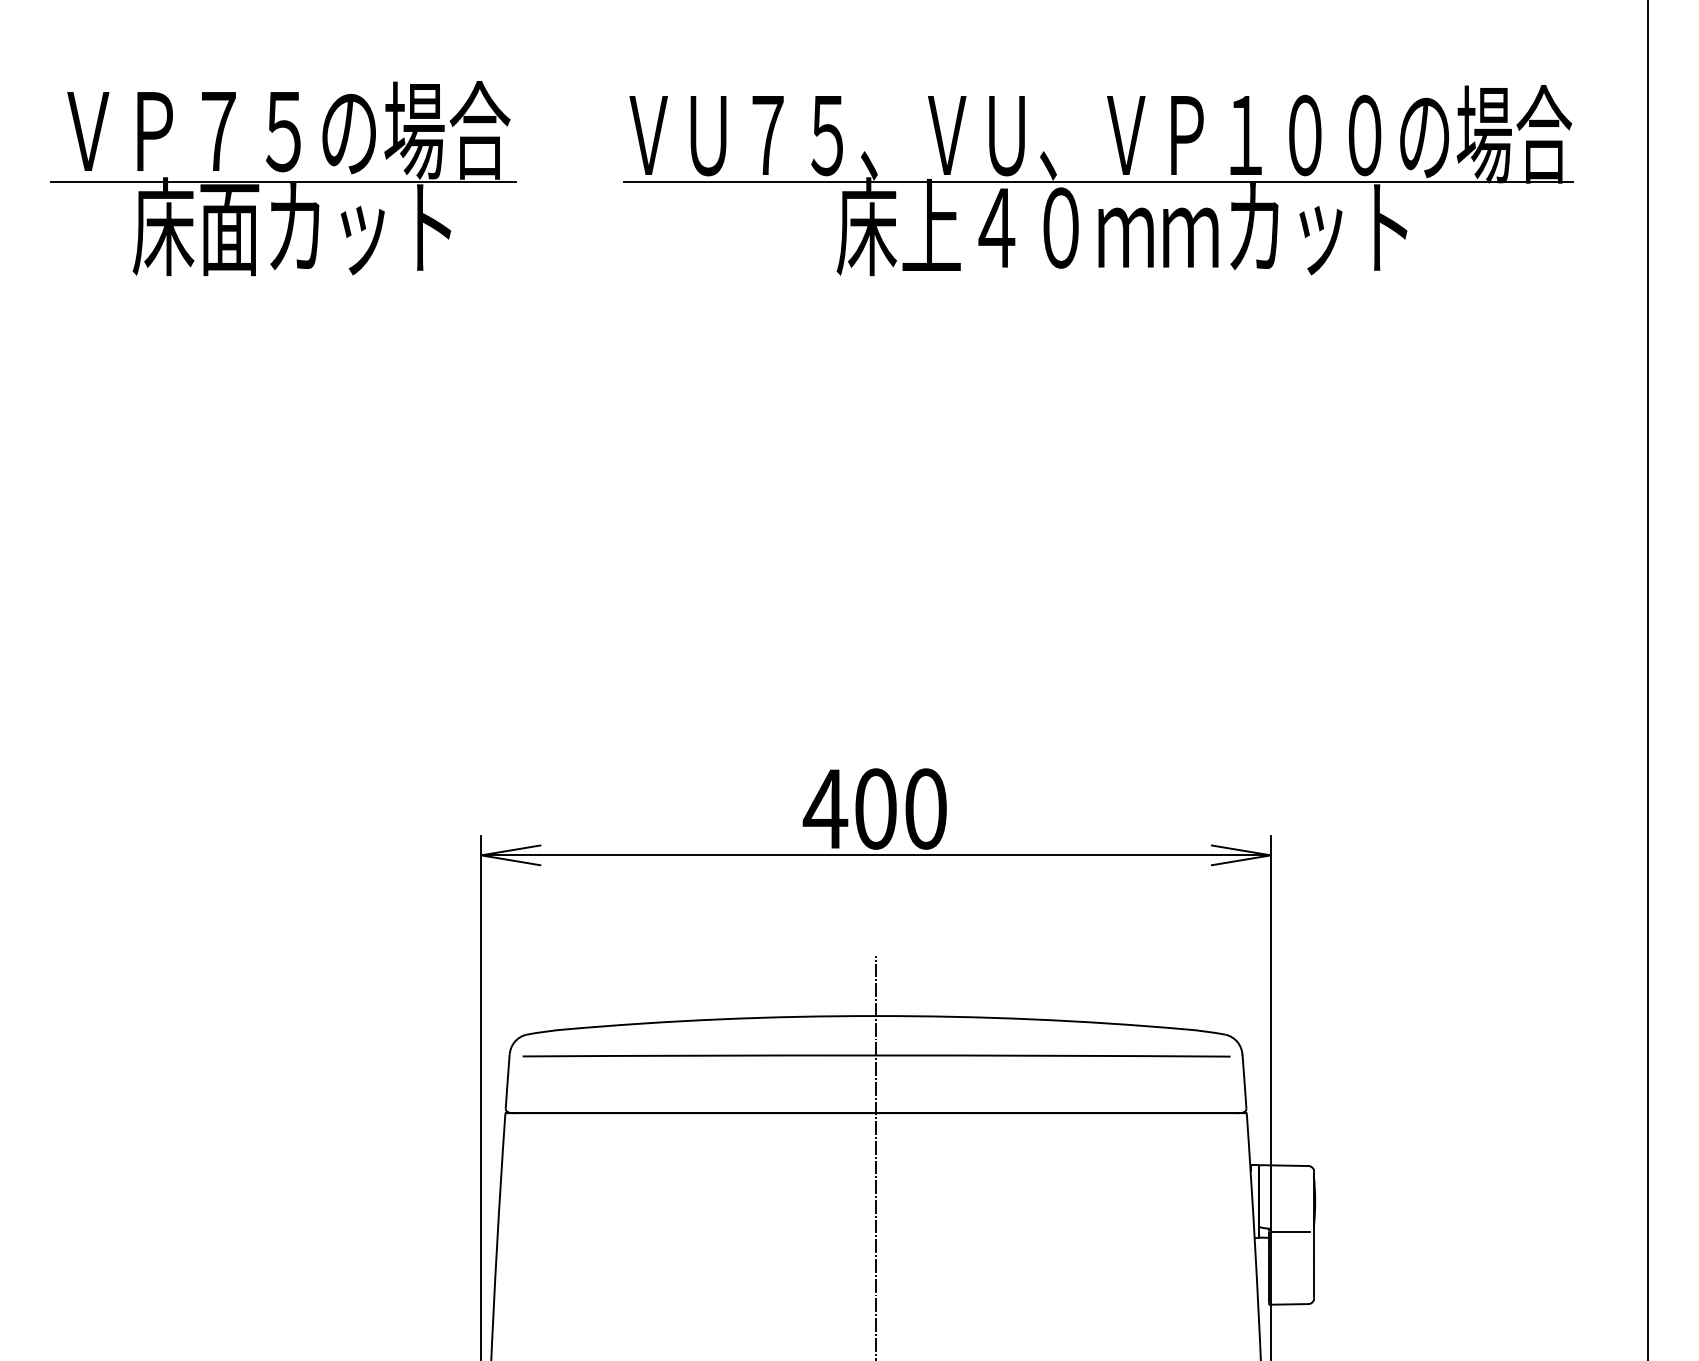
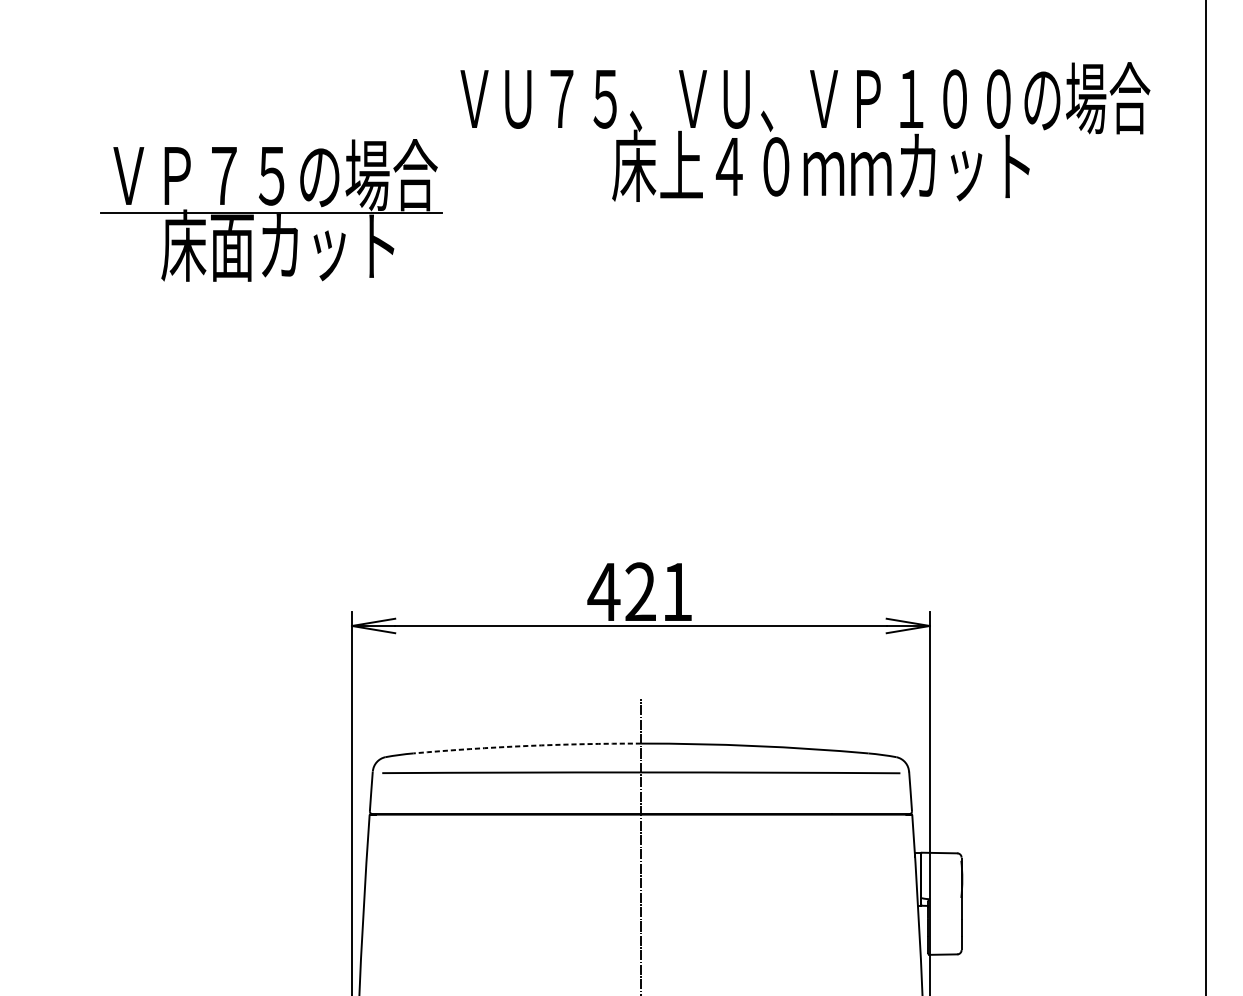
part: (283, 178) -> (271, 210), moved
line: (1098, 181) -> (803, 132), removed
text: (900, 808) -> (658, 591), 400 -> 421
arc: (720, 1019) -> (527, 746), solid -> dashed
line: (1291, 1232) -> (944, 902), removed

